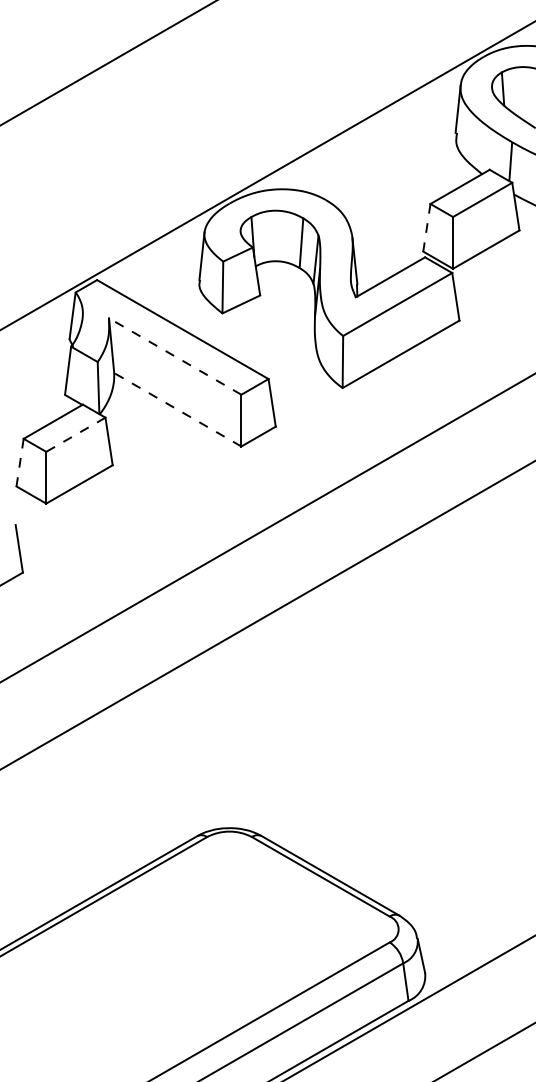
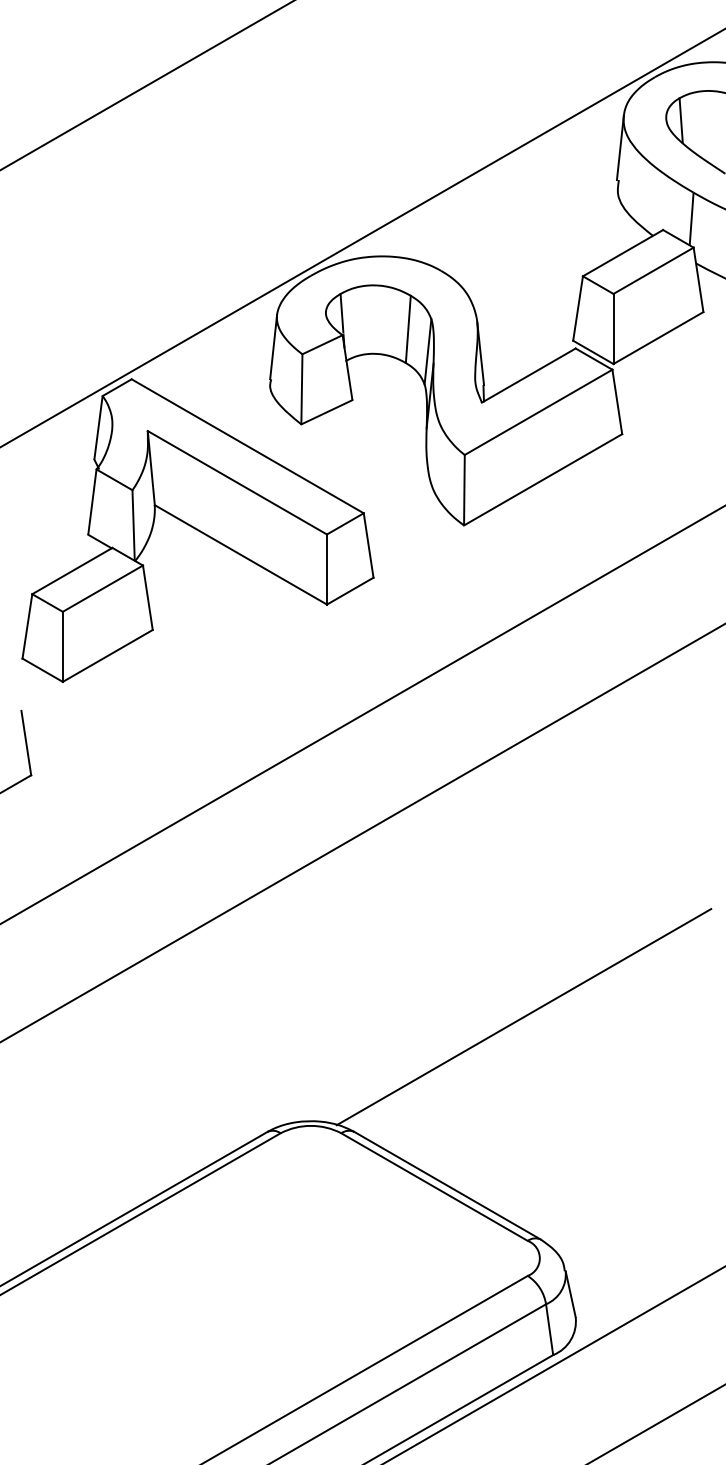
line: (426, 228) -> (577, 309), dashed -> solid
line: (174, 356) -> (236, 482), dashed -> solid
line: (177, 409) -> (240, 554), dashed -> solid
line: (75, 435) -> (102, 589), dashed -> solid
line: (20, 463) -> (27, 627), dashed -> solid
line: (386, 751) -> (523, 1017), added

